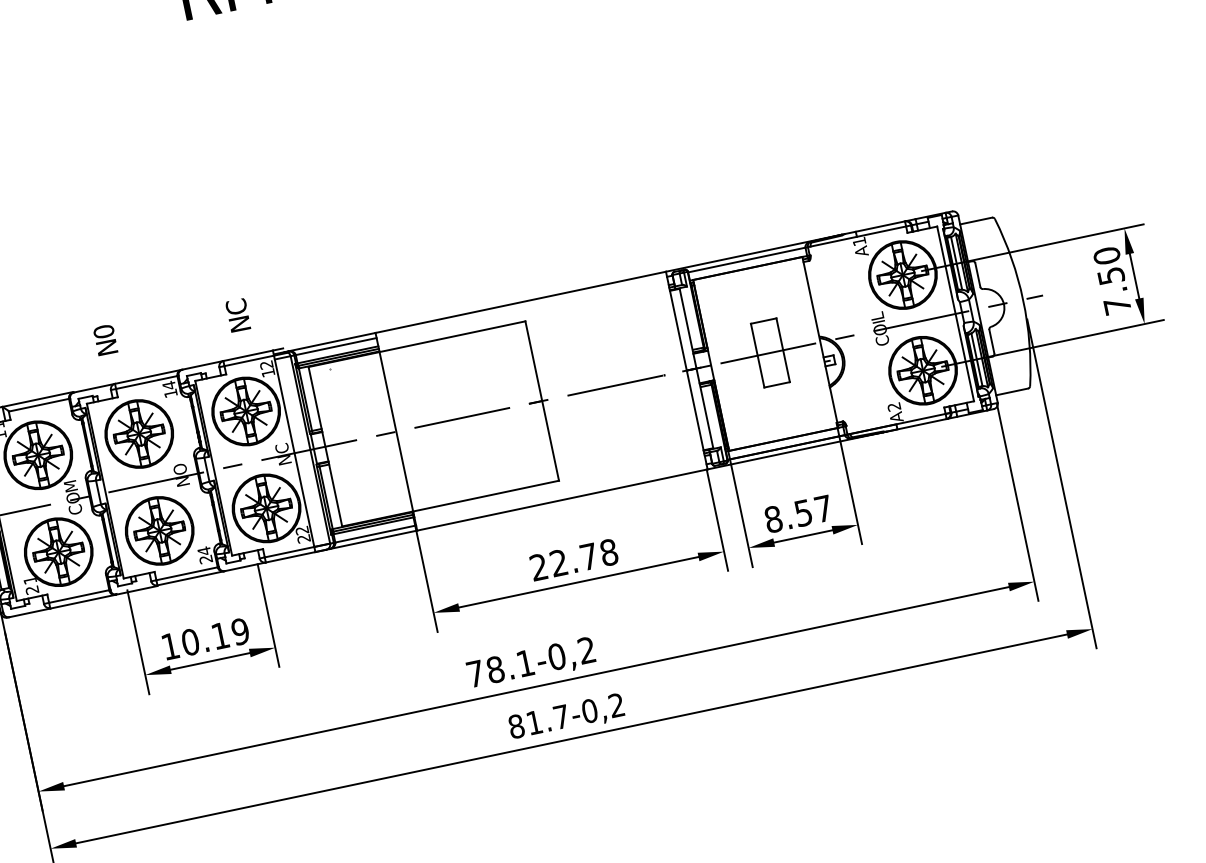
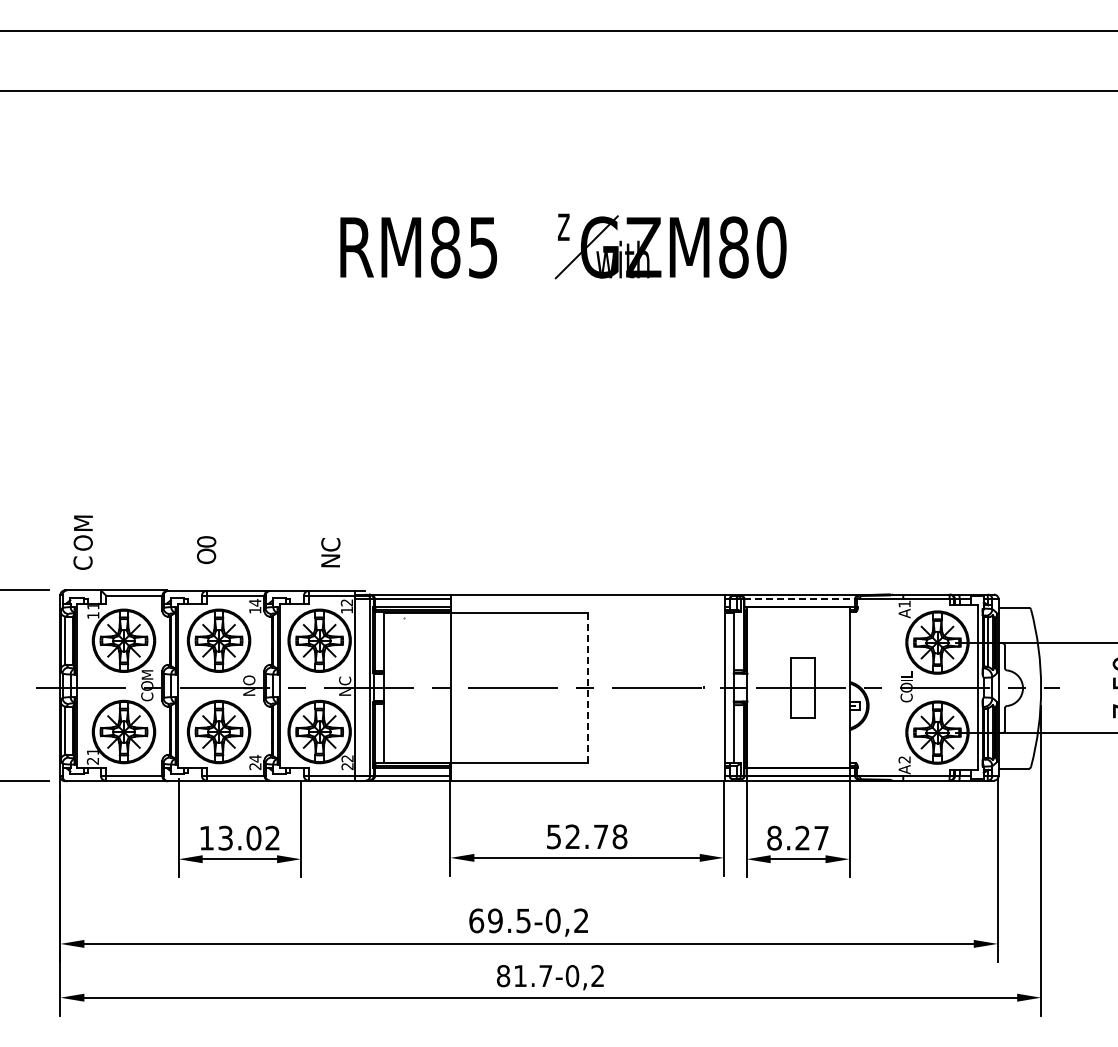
line: (747, 259) -> (800, 599), solid -> dashed
text: (107, 347) -> (206, 556), N -> O
line: (542, 401) -> (588, 688), solid -> dashed
text: (803, 512) -> (802, 837), 8.57 -> 8.27
text: (538, 567) -> (553, 836), 22.78 -> 52.78
text: (215, 636) -> (249, 837), 10.19 -> 13.02
text: (499, 668) -> (499, 920), 78.1-0,2 -> 69.5-0,2

